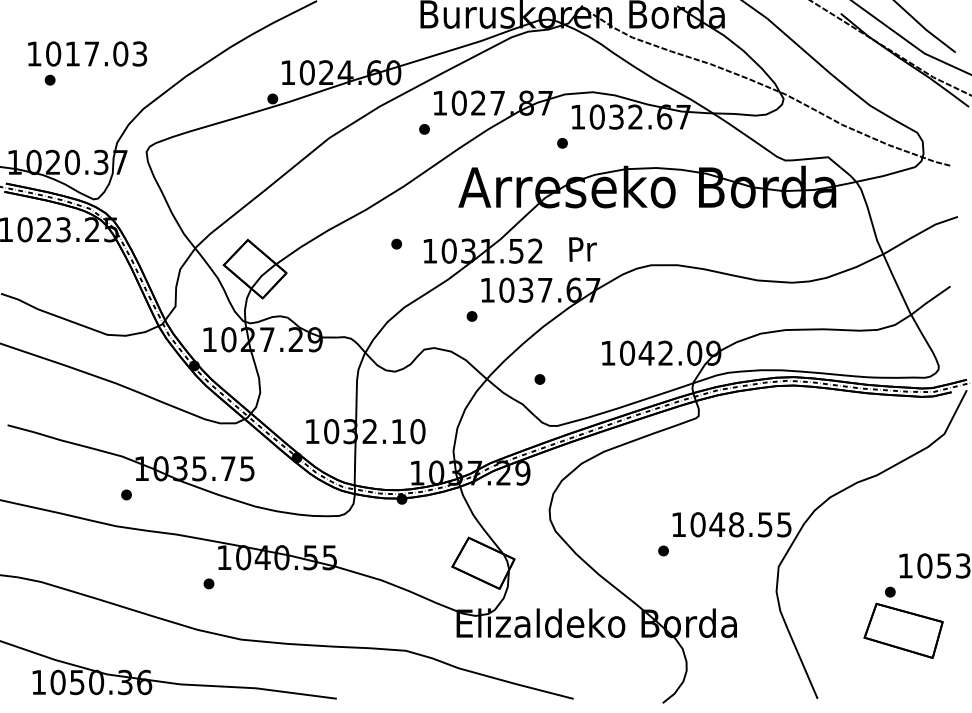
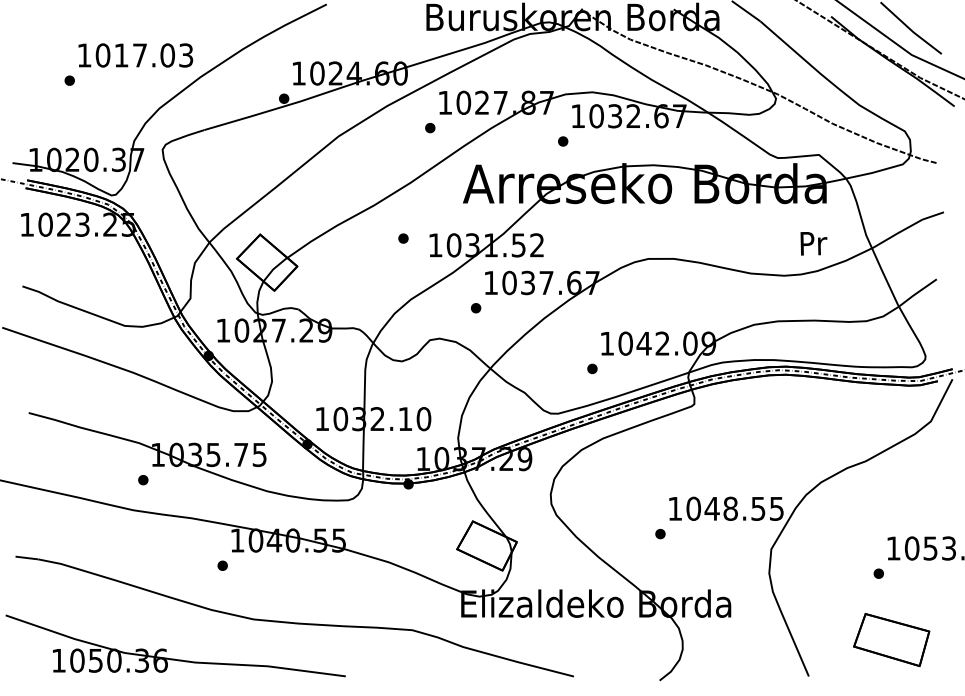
text: (87, 54) -> (135, 55), moved
text: (582, 249) -> (813, 243), moved
part: (540, 379) -> (592, 368), moved
part: (903, 630) -> (891, 639), moved

